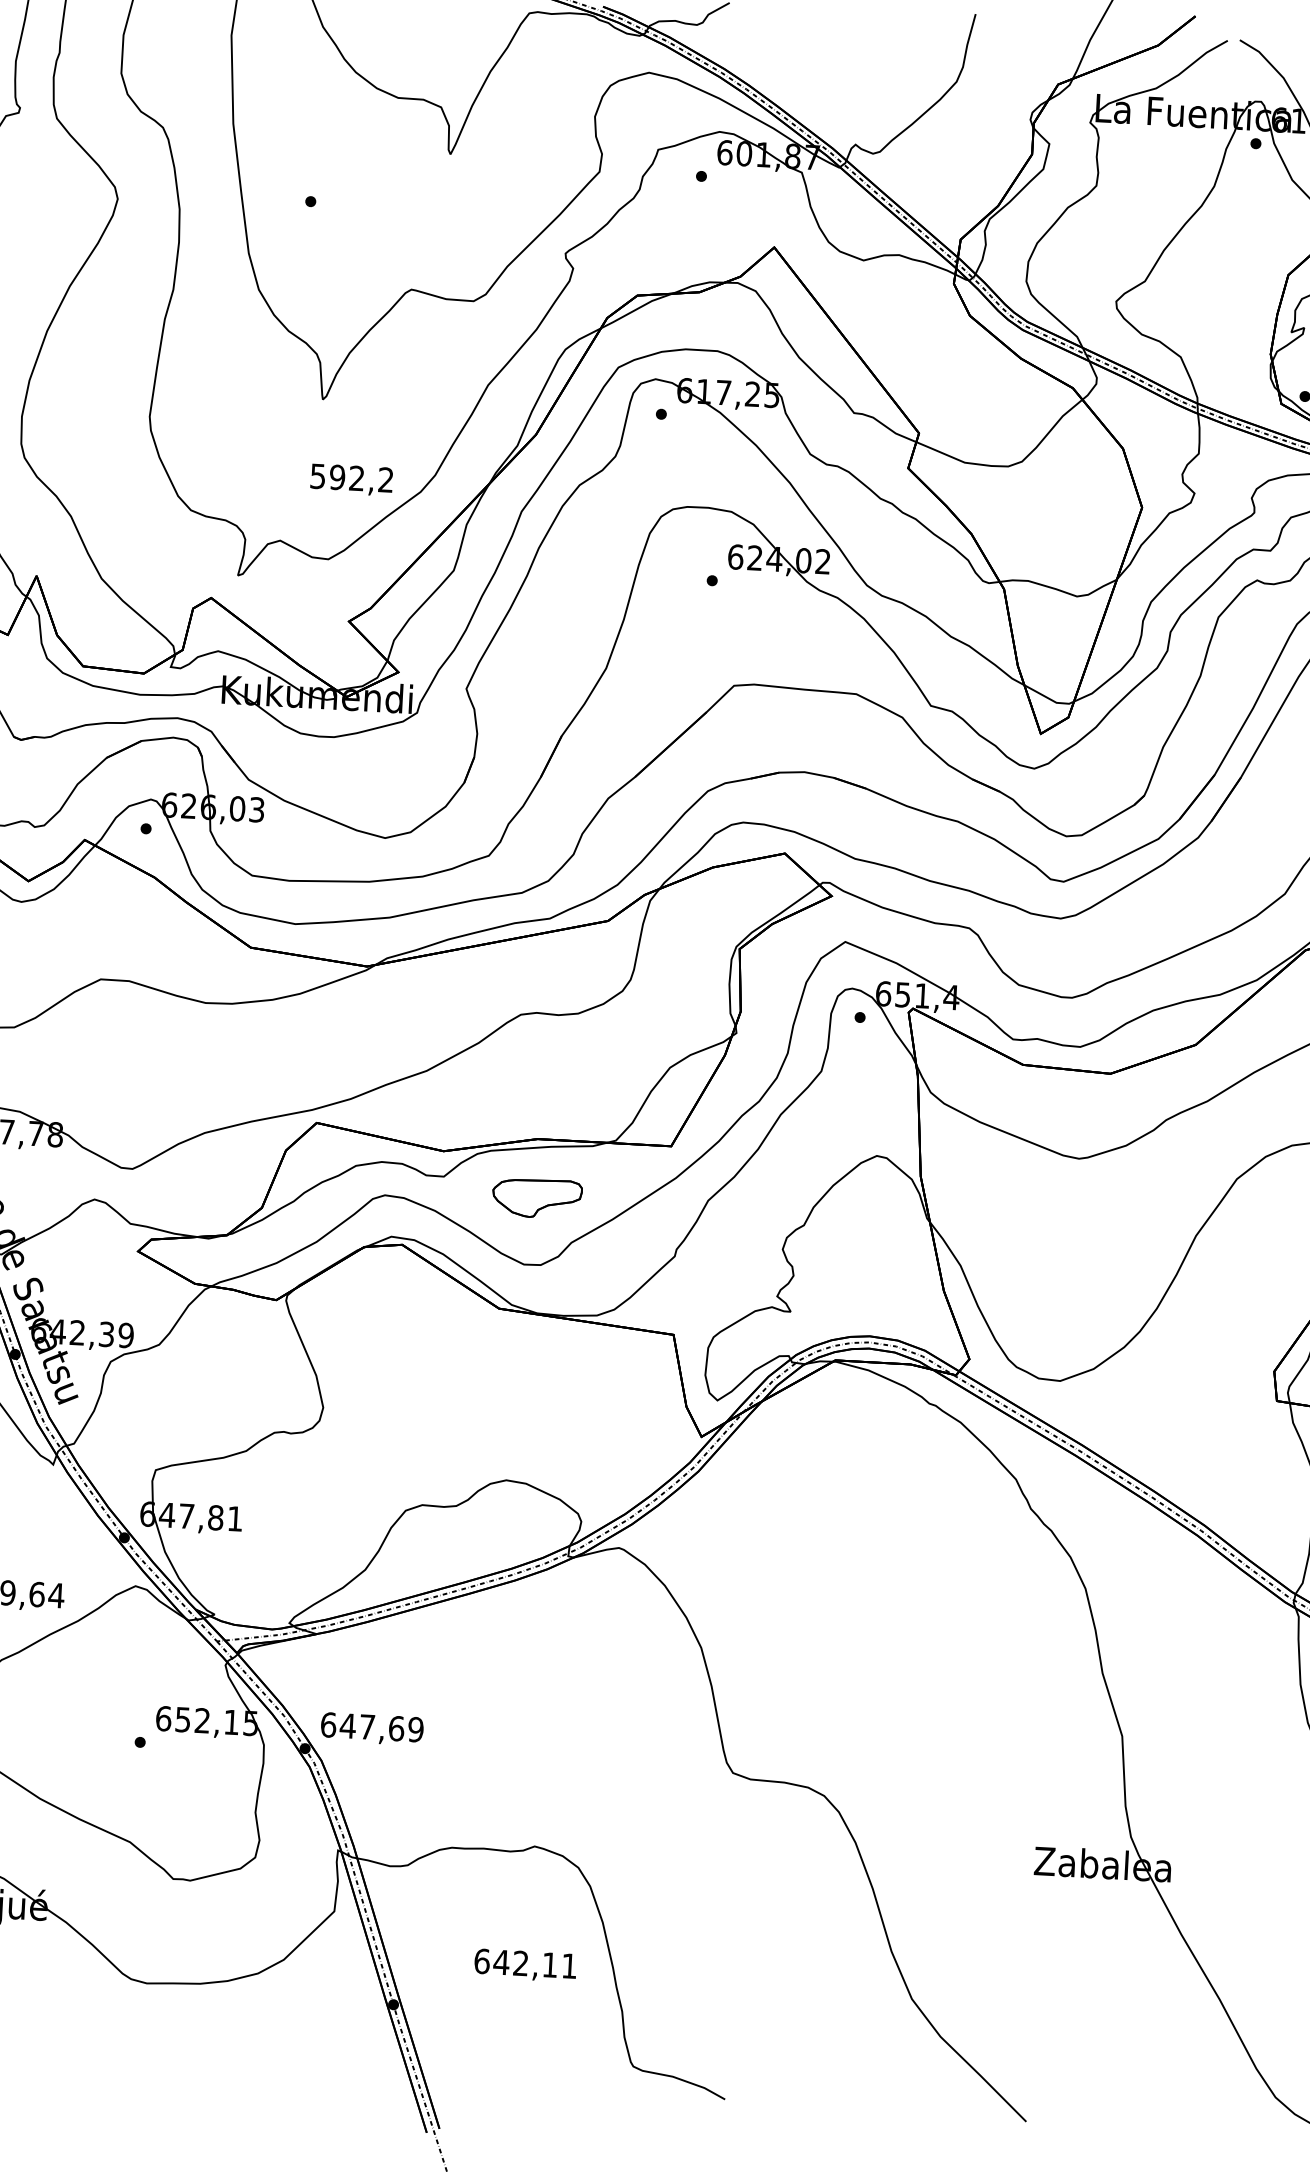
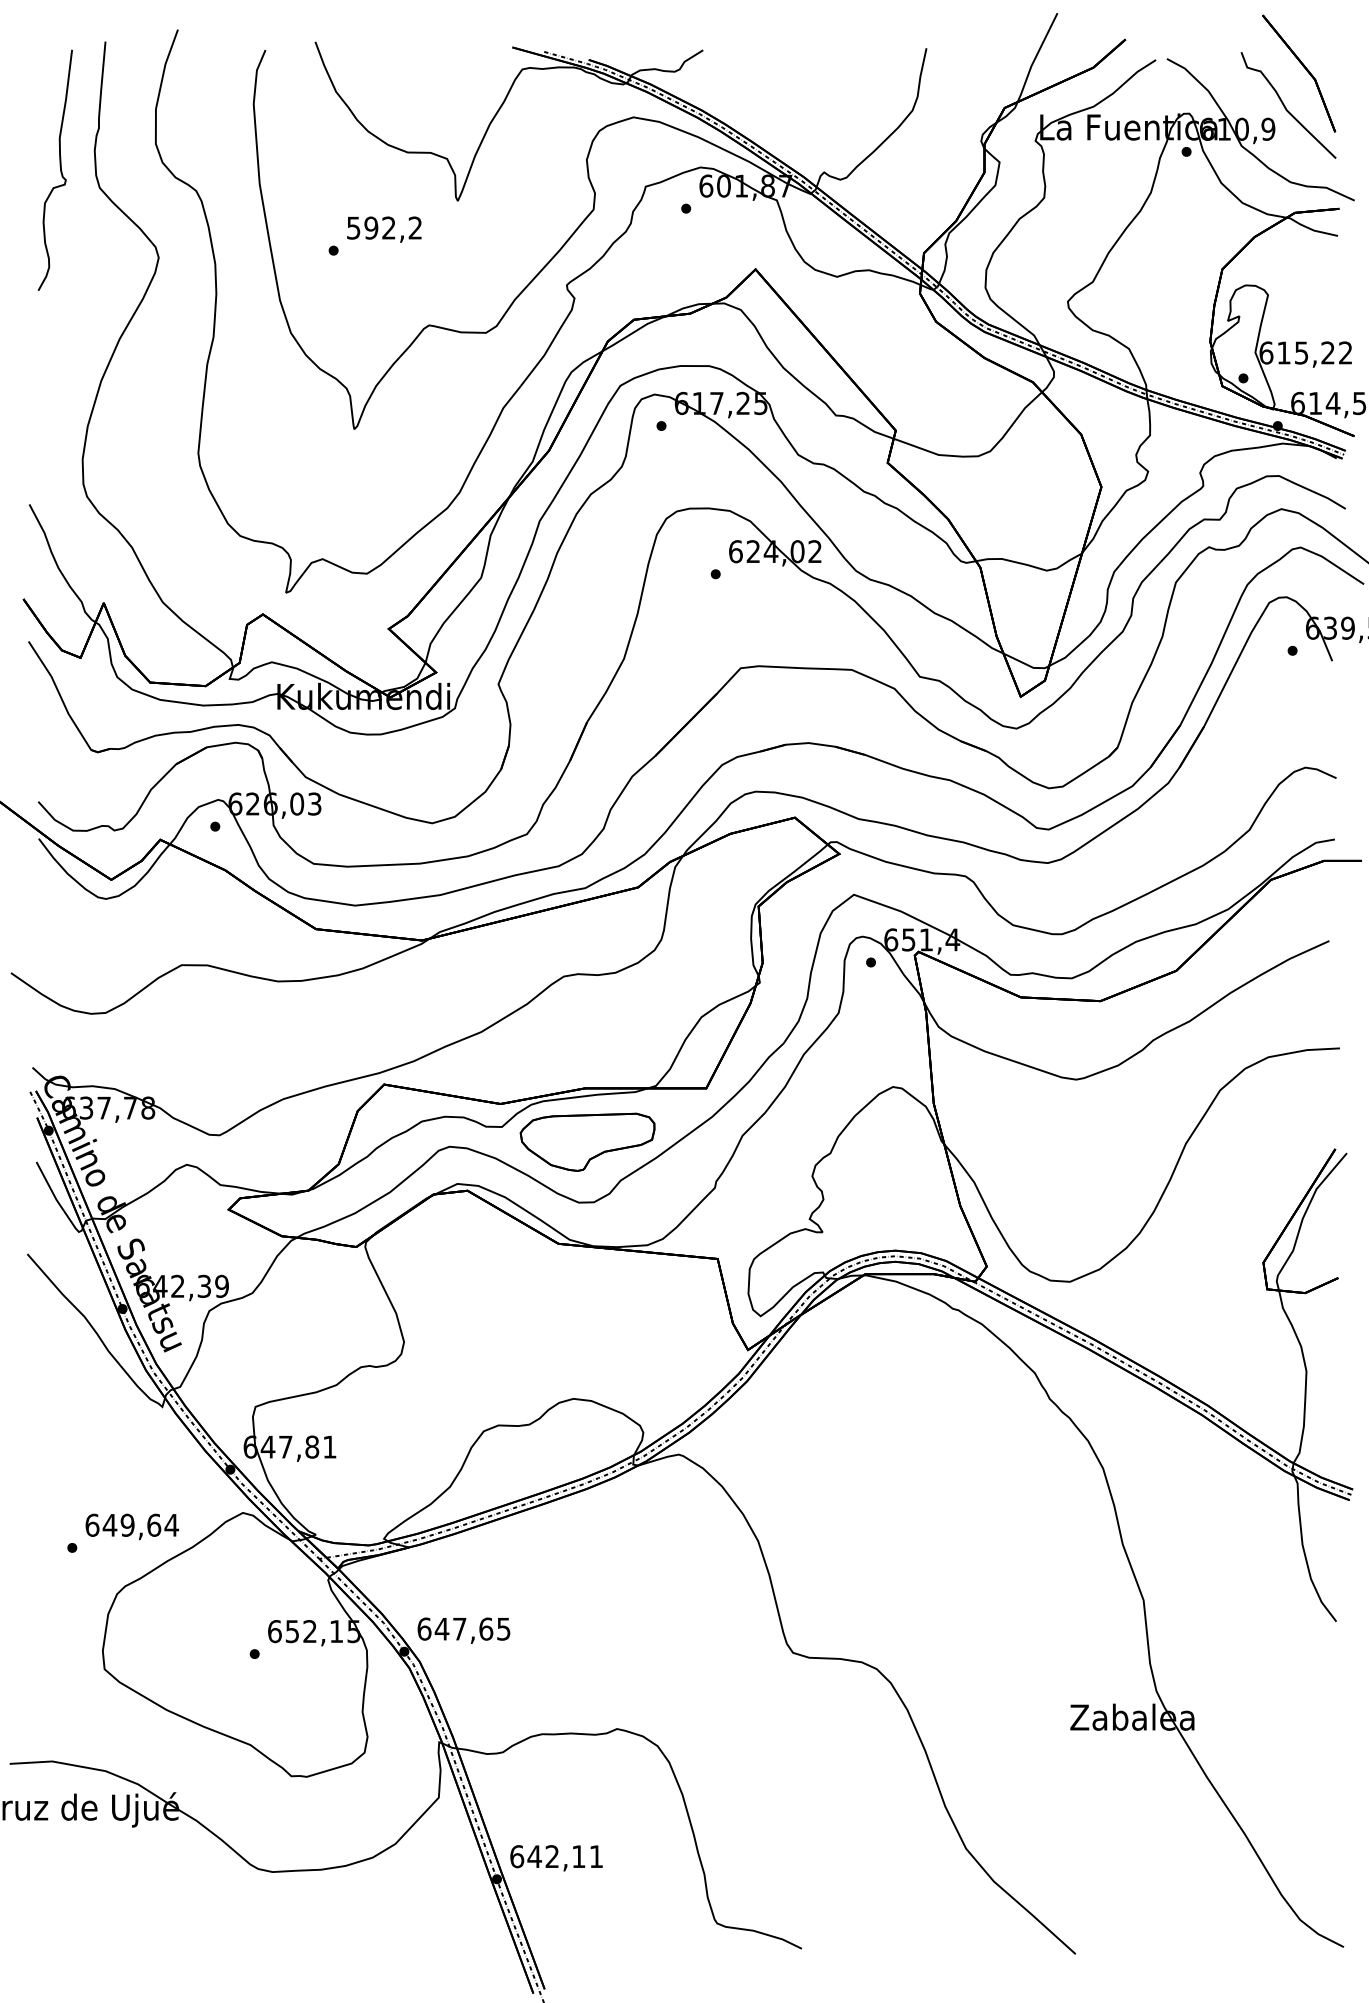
text: (351, 479) -> (384, 229), moved
part: (537, 1197) -> (587, 1141), size x1.67
text: (415, 1728) -> (503, 1628), 647,69 -> 647,65
text: (525, 1965) -> (556, 1858), moved

